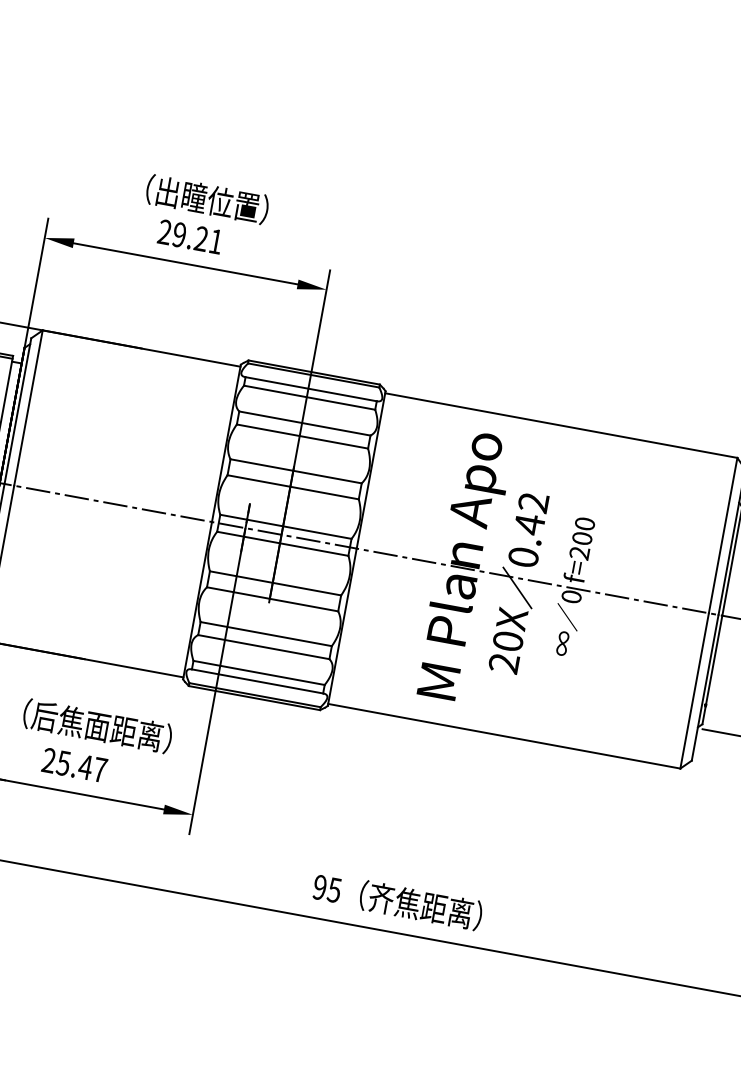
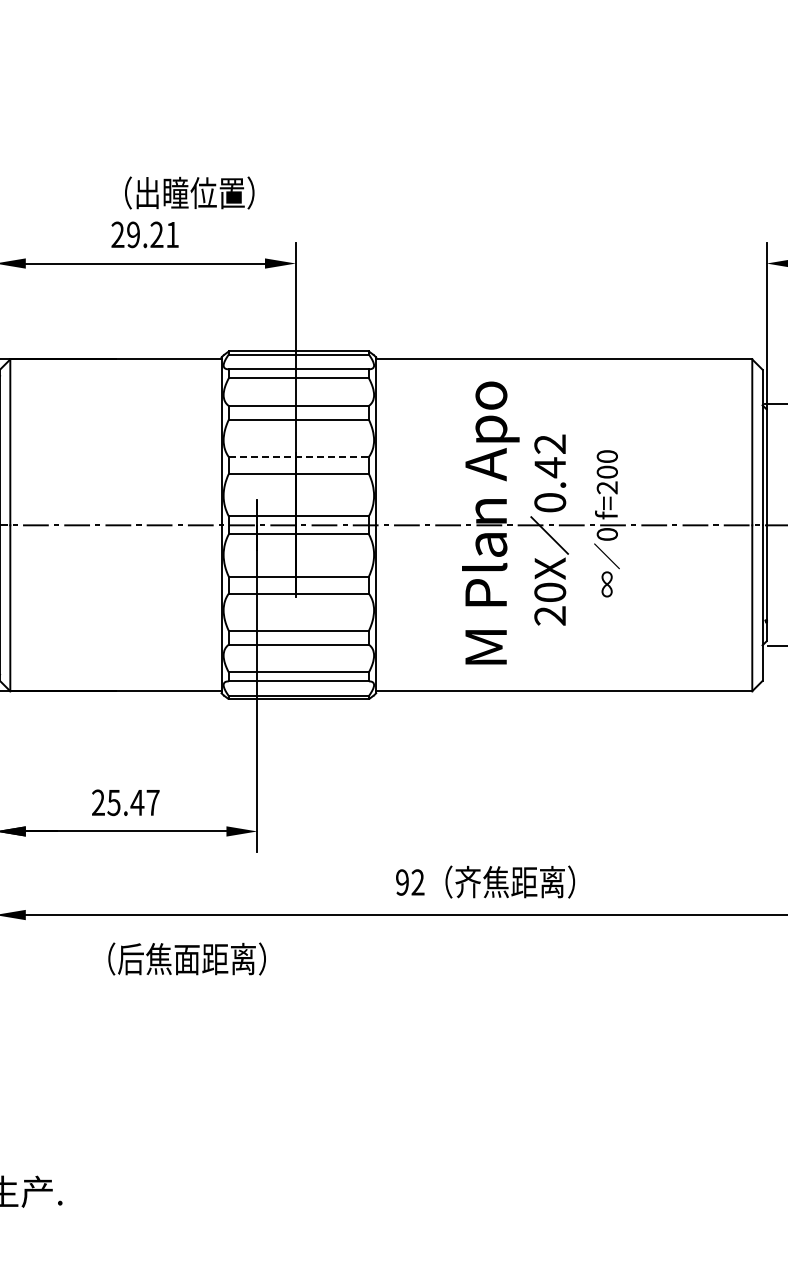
text: (207, 199) -> (189, 192), moved
line: (296, 470) -> (299, 456), solid -> dashed
text: (97, 725) -> (186, 958), moved
text: (334, 890) -> (417, 882), 95 -> 92

